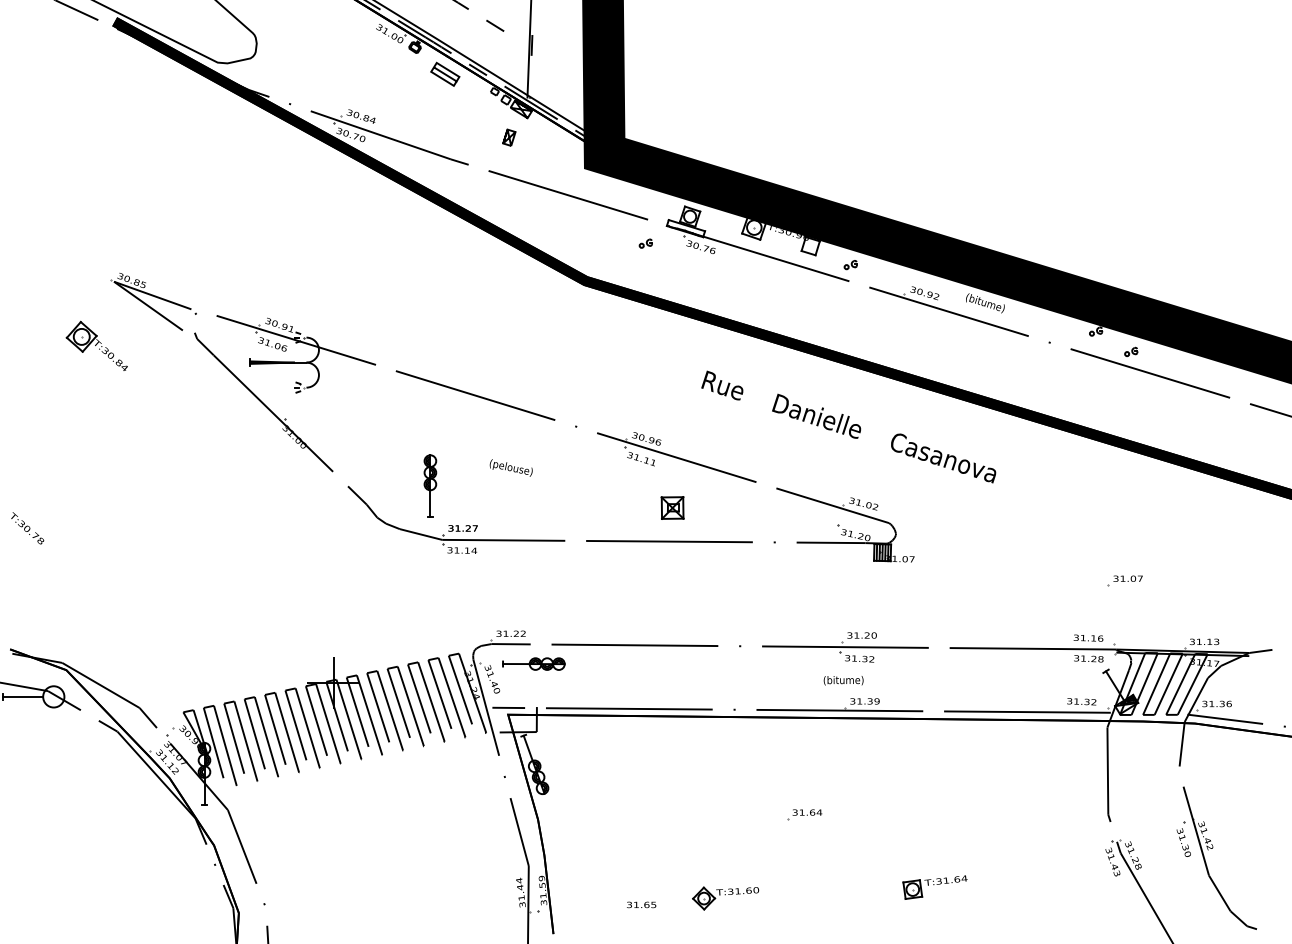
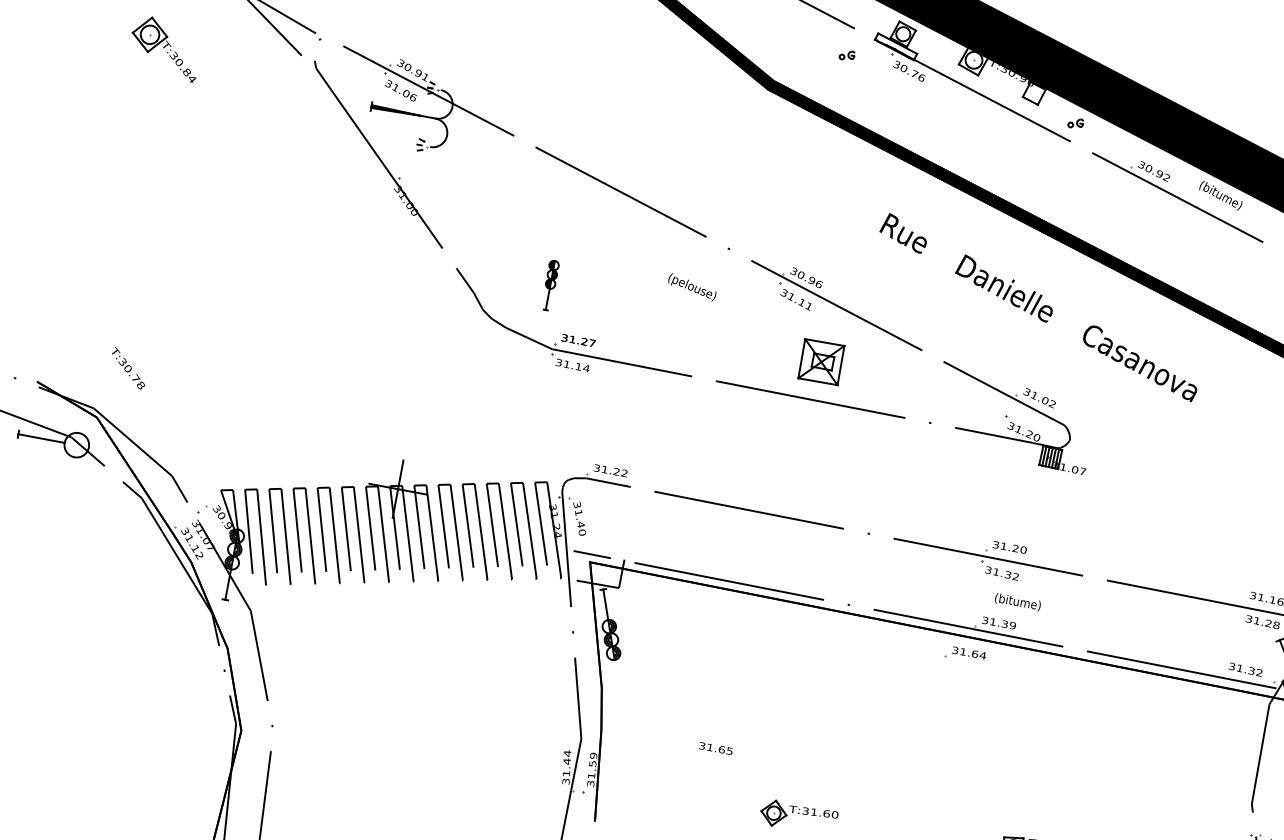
part: (96, 345) -> (164, 47), moved
text: (510, 467) -> (691, 286), moved
part: (430, 485) -> (550, 284), size x0.7
part: (672, 507) -> (821, 361), size x1.6
text: (27, 528) -> (128, 368), moved
part: (533, 663) -> (629, 509), removed
text: (843, 680) -> (1017, 601), moved
part: (804, 814) -> (965, 654), moved
text: (641, 904) -> (715, 748), moved

